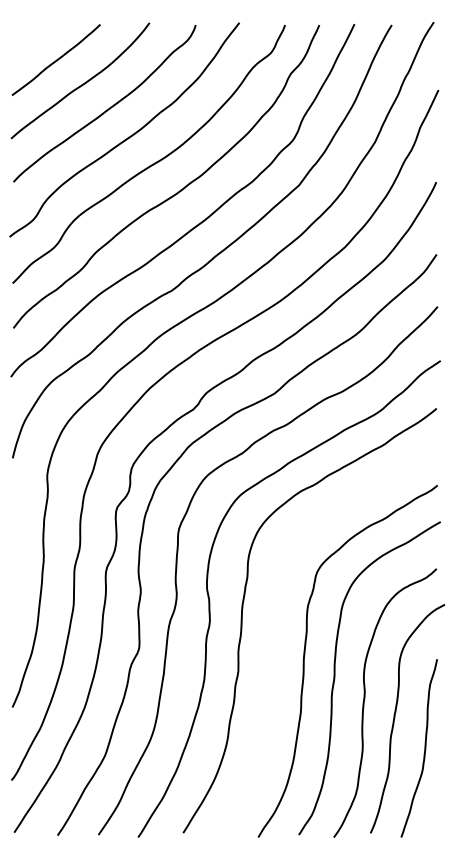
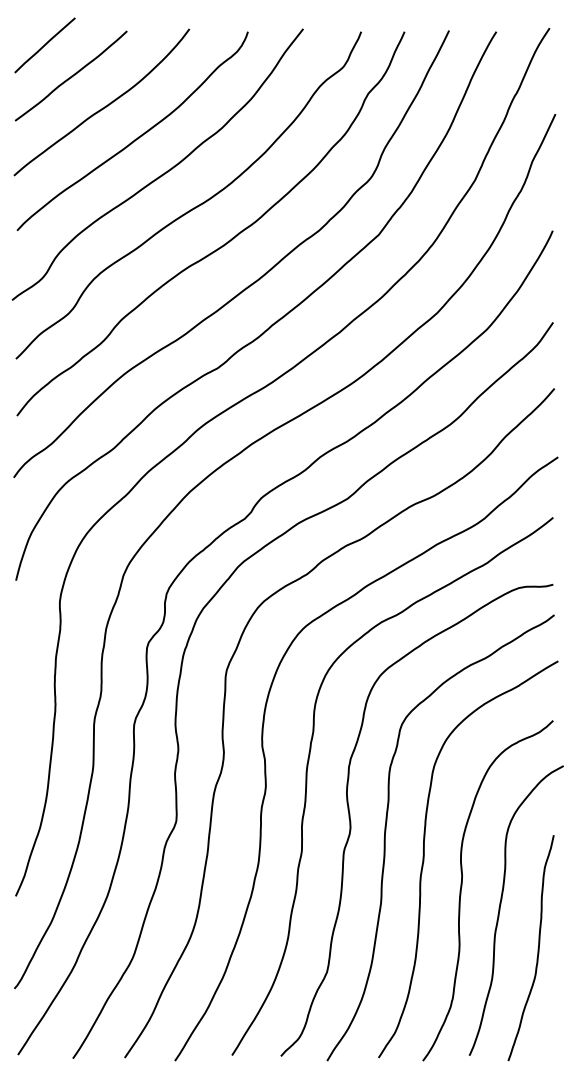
line: (35, 35) -> (44, 45), added
curve: (277, 648) -> (351, 821), added

